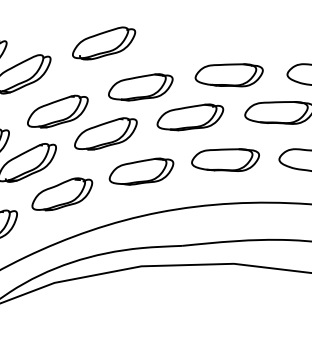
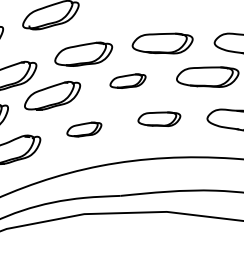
part: (190, 117) -> (128, 81), size x0.6
part: (225, 159) -> (159, 118), size x0.7
part: (141, 171) -> (84, 129), size x0.6

